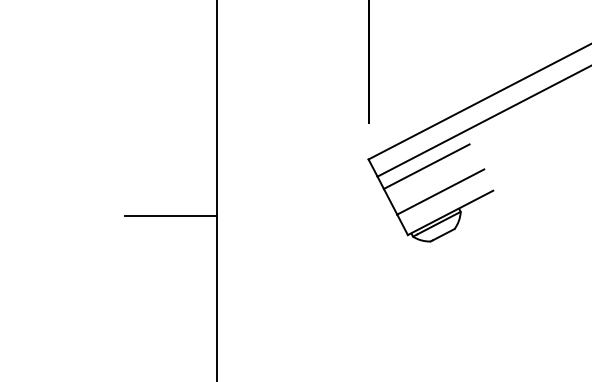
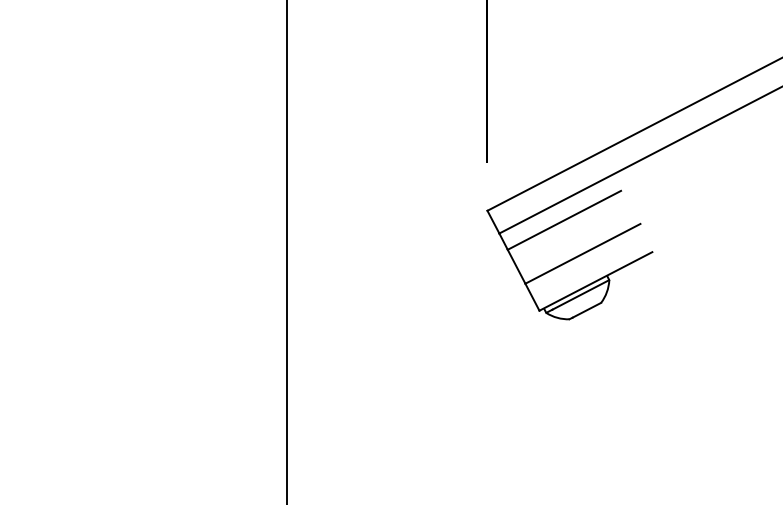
line: (170, 216) -> (225, 286), removed

